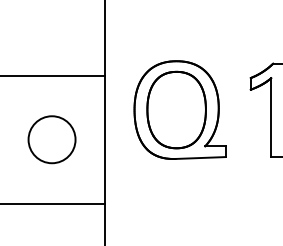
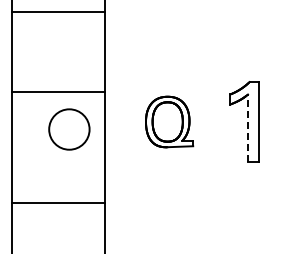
part: (180, 109) -> (169, 121), size x0.6
line: (270, 117) -> (247, 128), solid -> dashed
circle: (52, 139) -> (69, 129), moved

